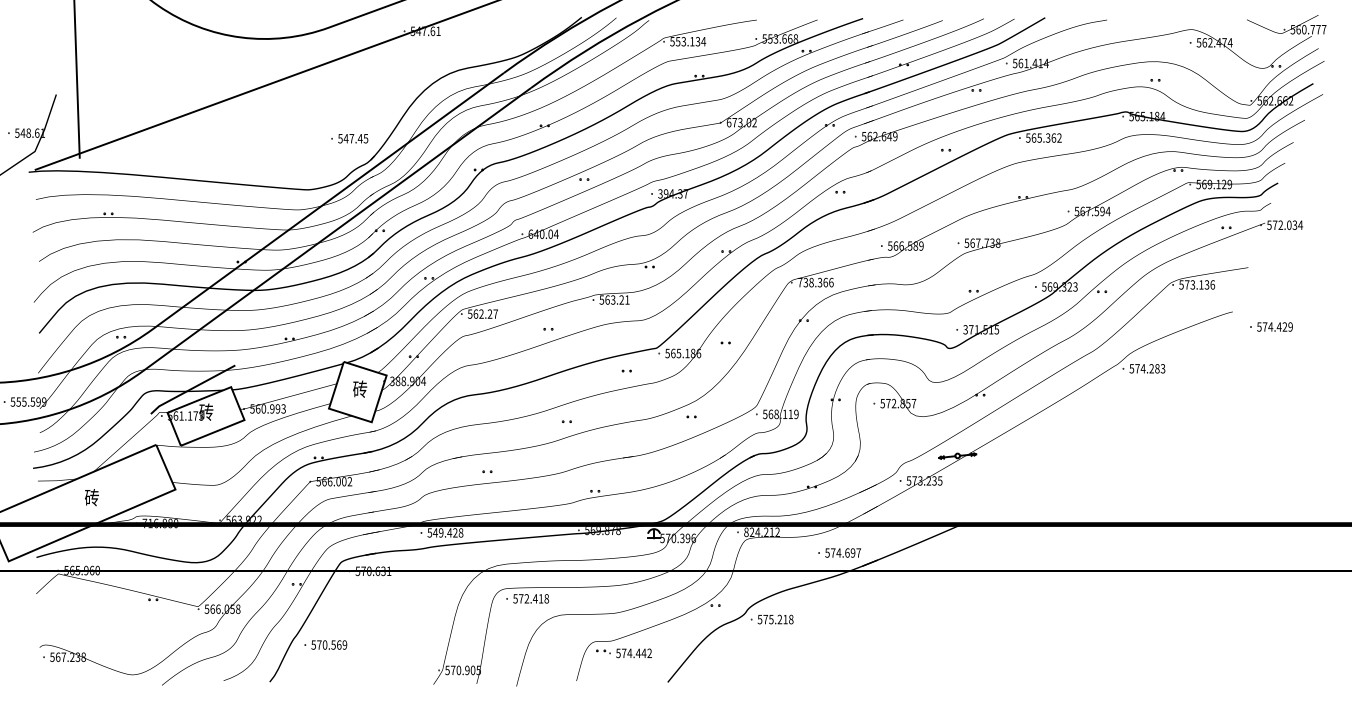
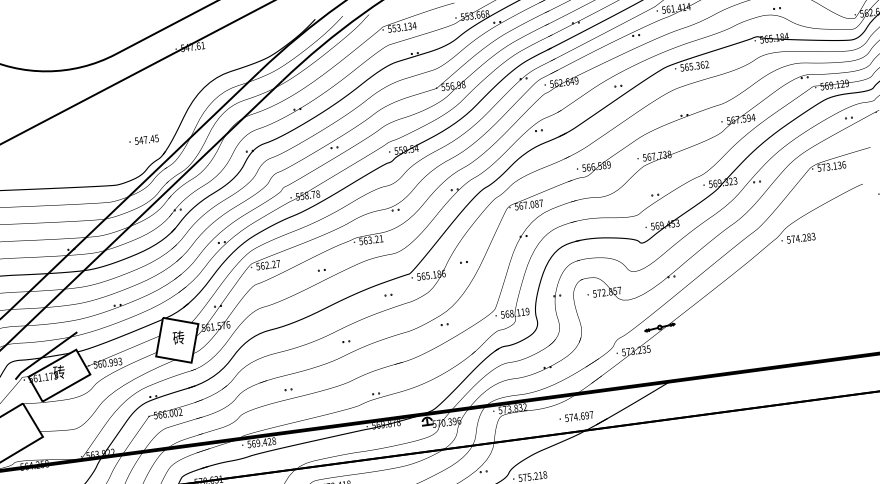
text: (741, 122) -> (453, 85), 673.02 -> 556.98
text: (673, 193) -> (406, 149), 394.37 -> 559.54
text: (543, 234) -> (307, 195), 640.04 -> 558.78
text: (815, 282) -> (528, 204), 738.366 -> 567.087
text: (980, 329) -> (664, 224), 371.515 -> 569.453
text: (407, 381) -> (215, 326), 388.904 -> 561.576
text: (160, 523) -> (34, 465), 716.880 -> 564.258
text: (759, 531) -> (510, 408), 824.212 -> 573.832
text: (435, 532) -> (253, 443), 549.428 -> 569.428

